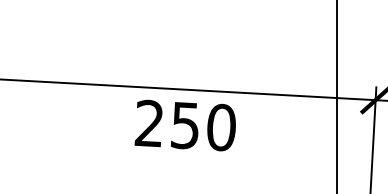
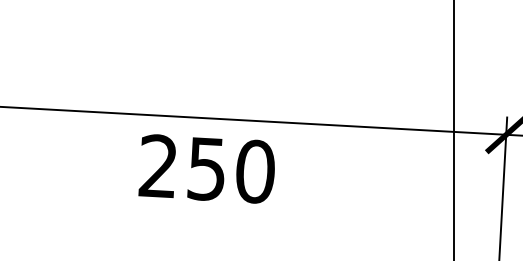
text: (184, 125) -> (205, 168), moved

